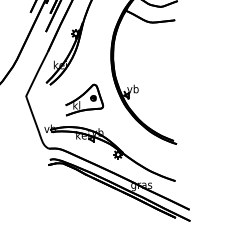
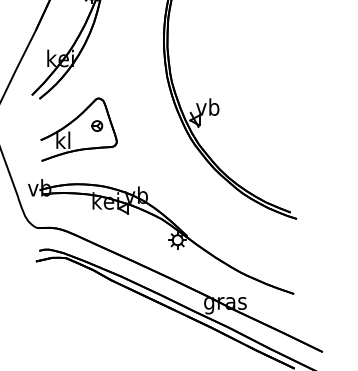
part: (84, 99) -> (78, 128), moved

